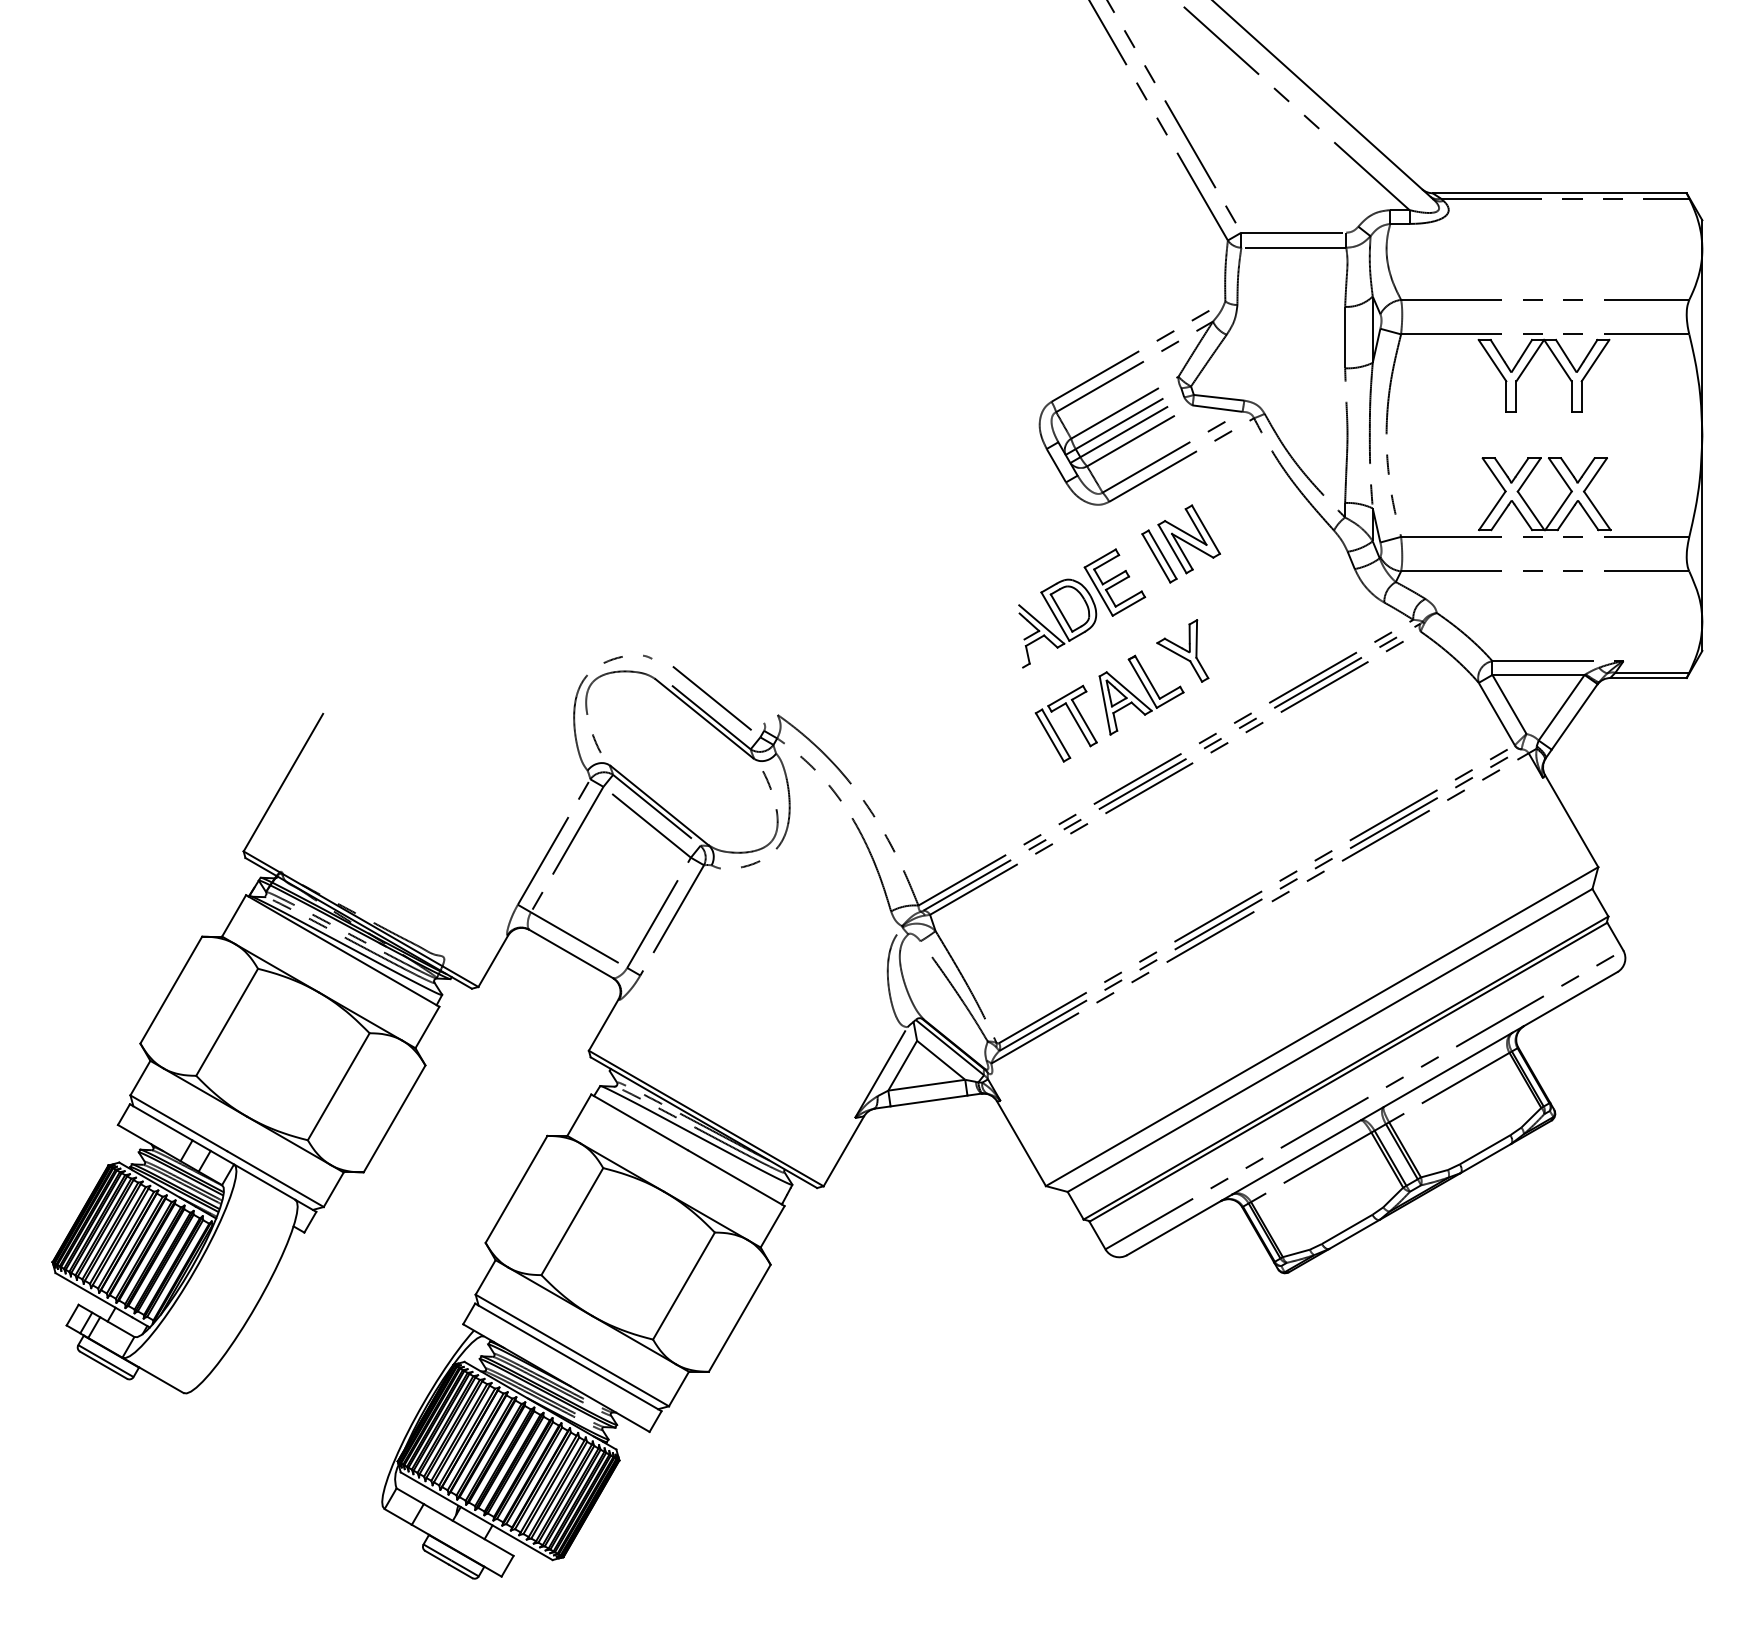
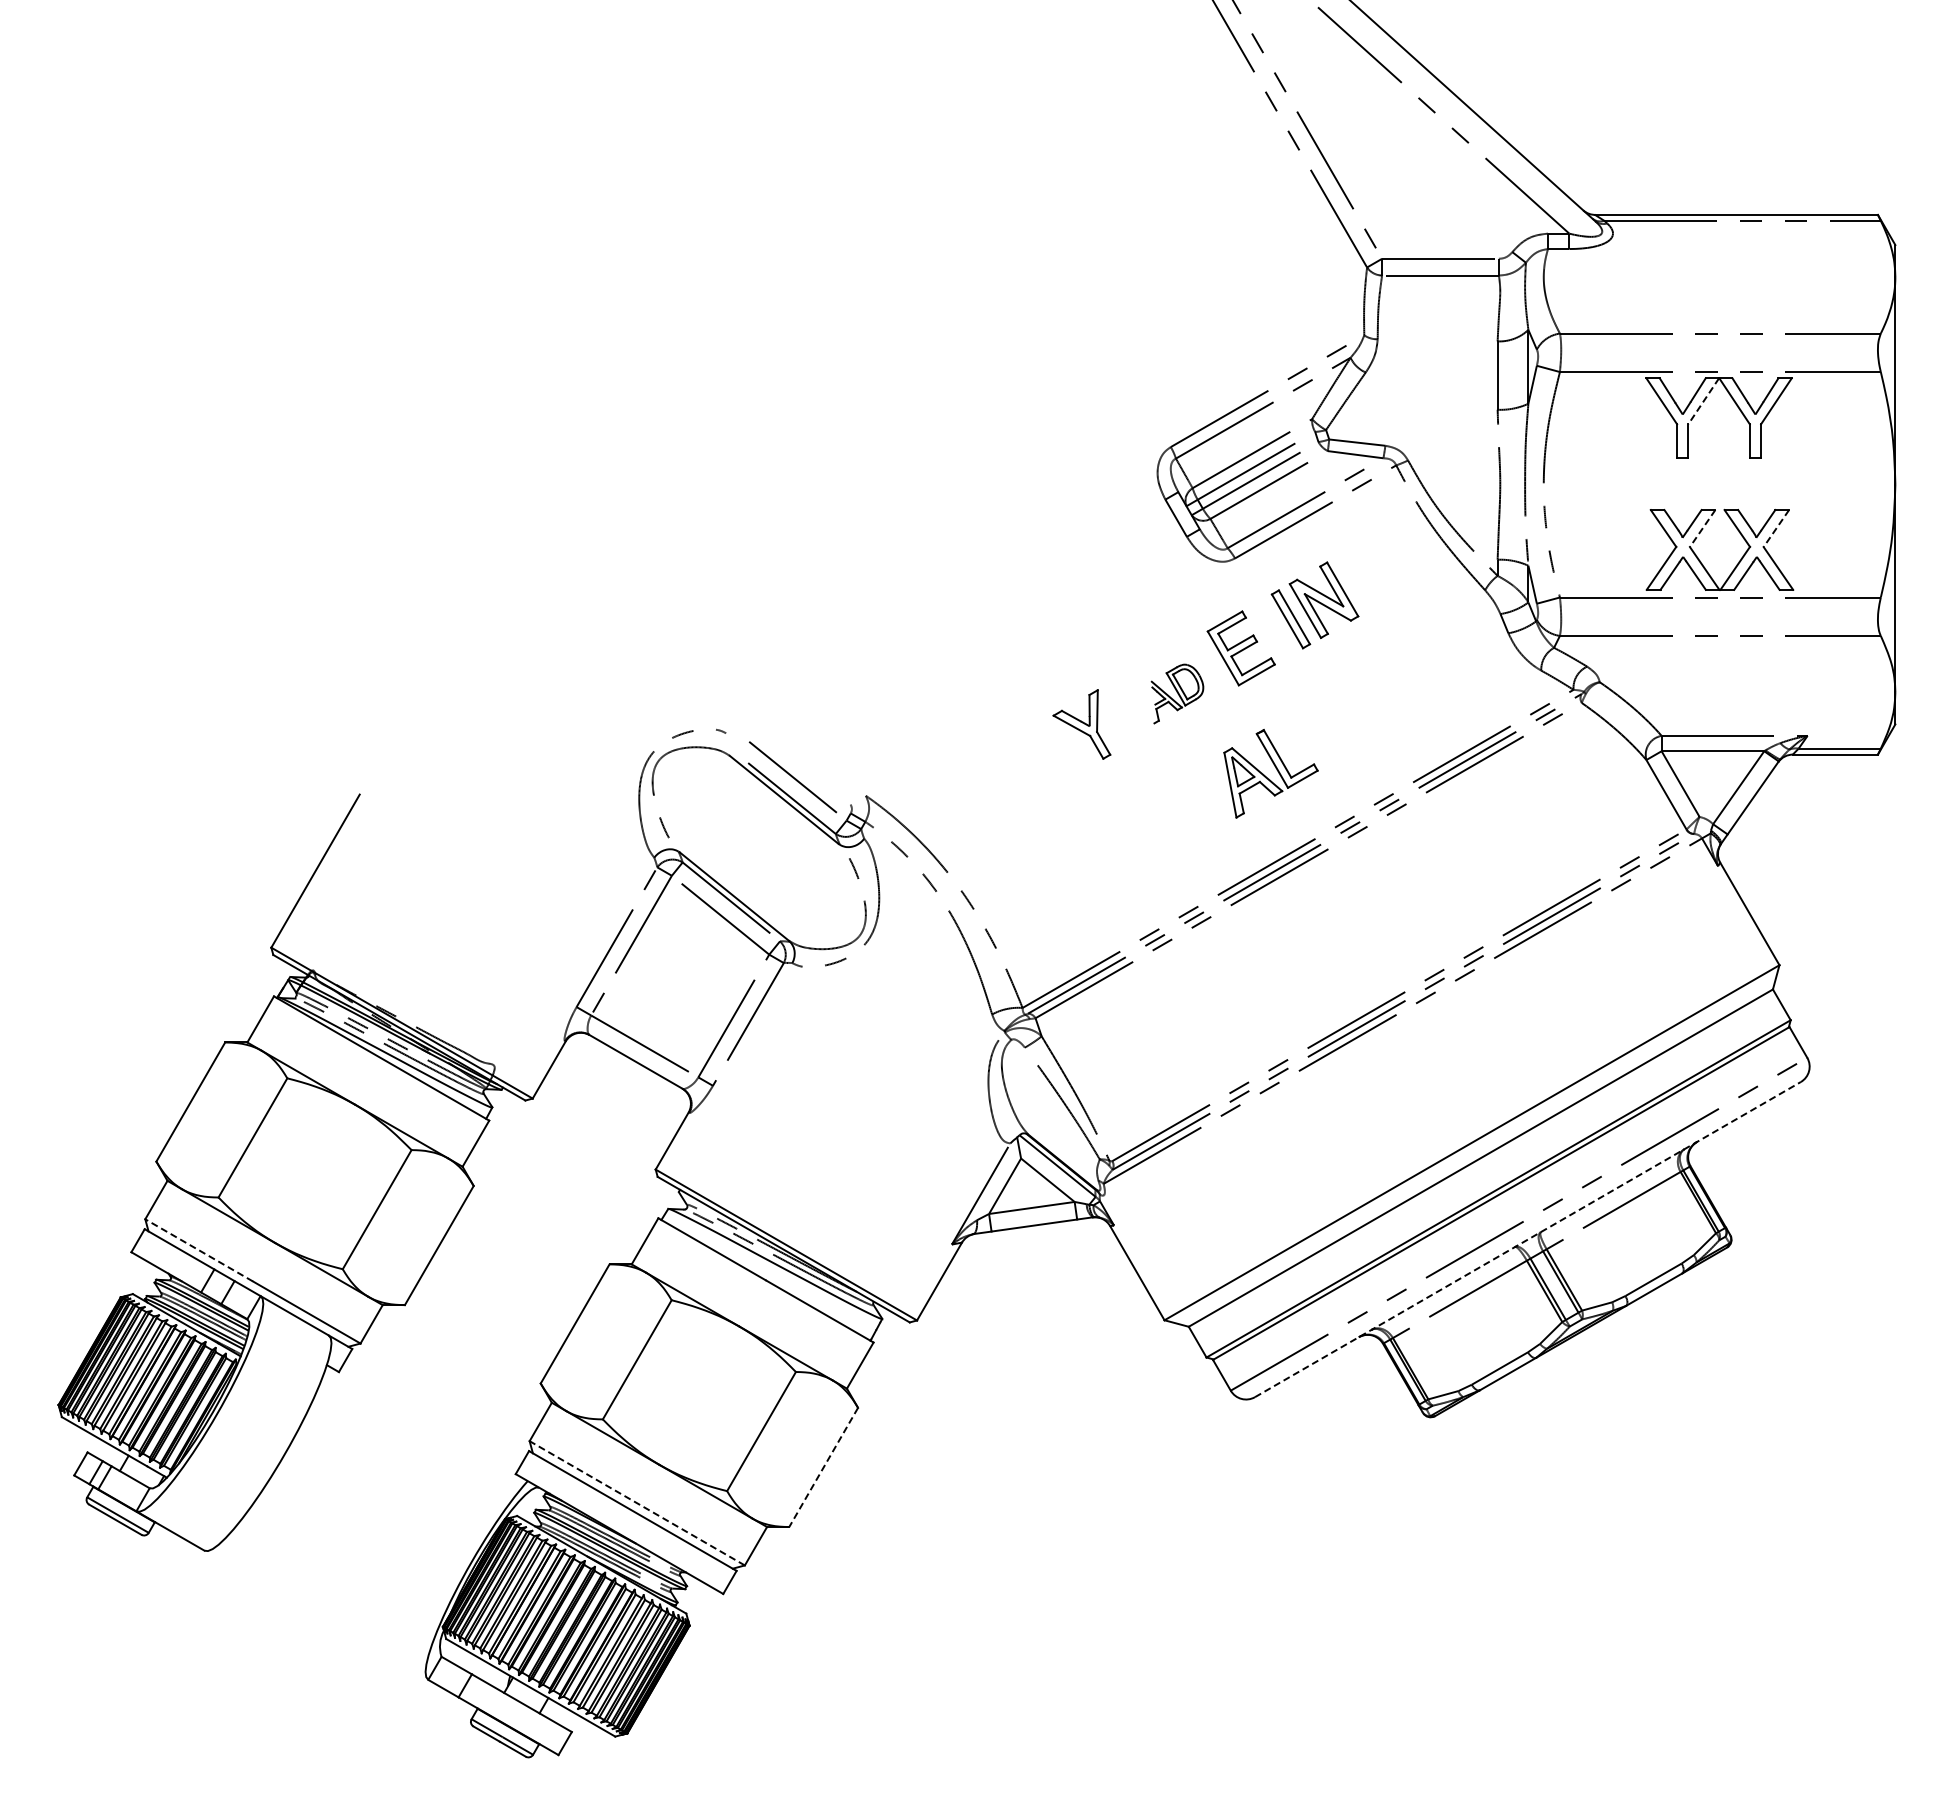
line: (1530, 360) -> (1703, 401), solid -> dashed
line: (1529, 474) -> (1702, 528), solid -> dashed
line: (1595, 474) -> (1776, 528), solid -> dashed
part: (1057, 623) -> (1177, 693), size x0.6
part: (1182, 650) -> (1081, 724), moved
part: (1073, 719) -> (1195, 800), removed
line: (1372, 1113) -> (1528, 1239), solid -> dashed
line: (178, 1123) -> (198, 1250), solid -> dashed
line: (739, 1318) -> (823, 1467), solid -> dashed
line: (571, 1350) -> (636, 1503), solid -> dashed

